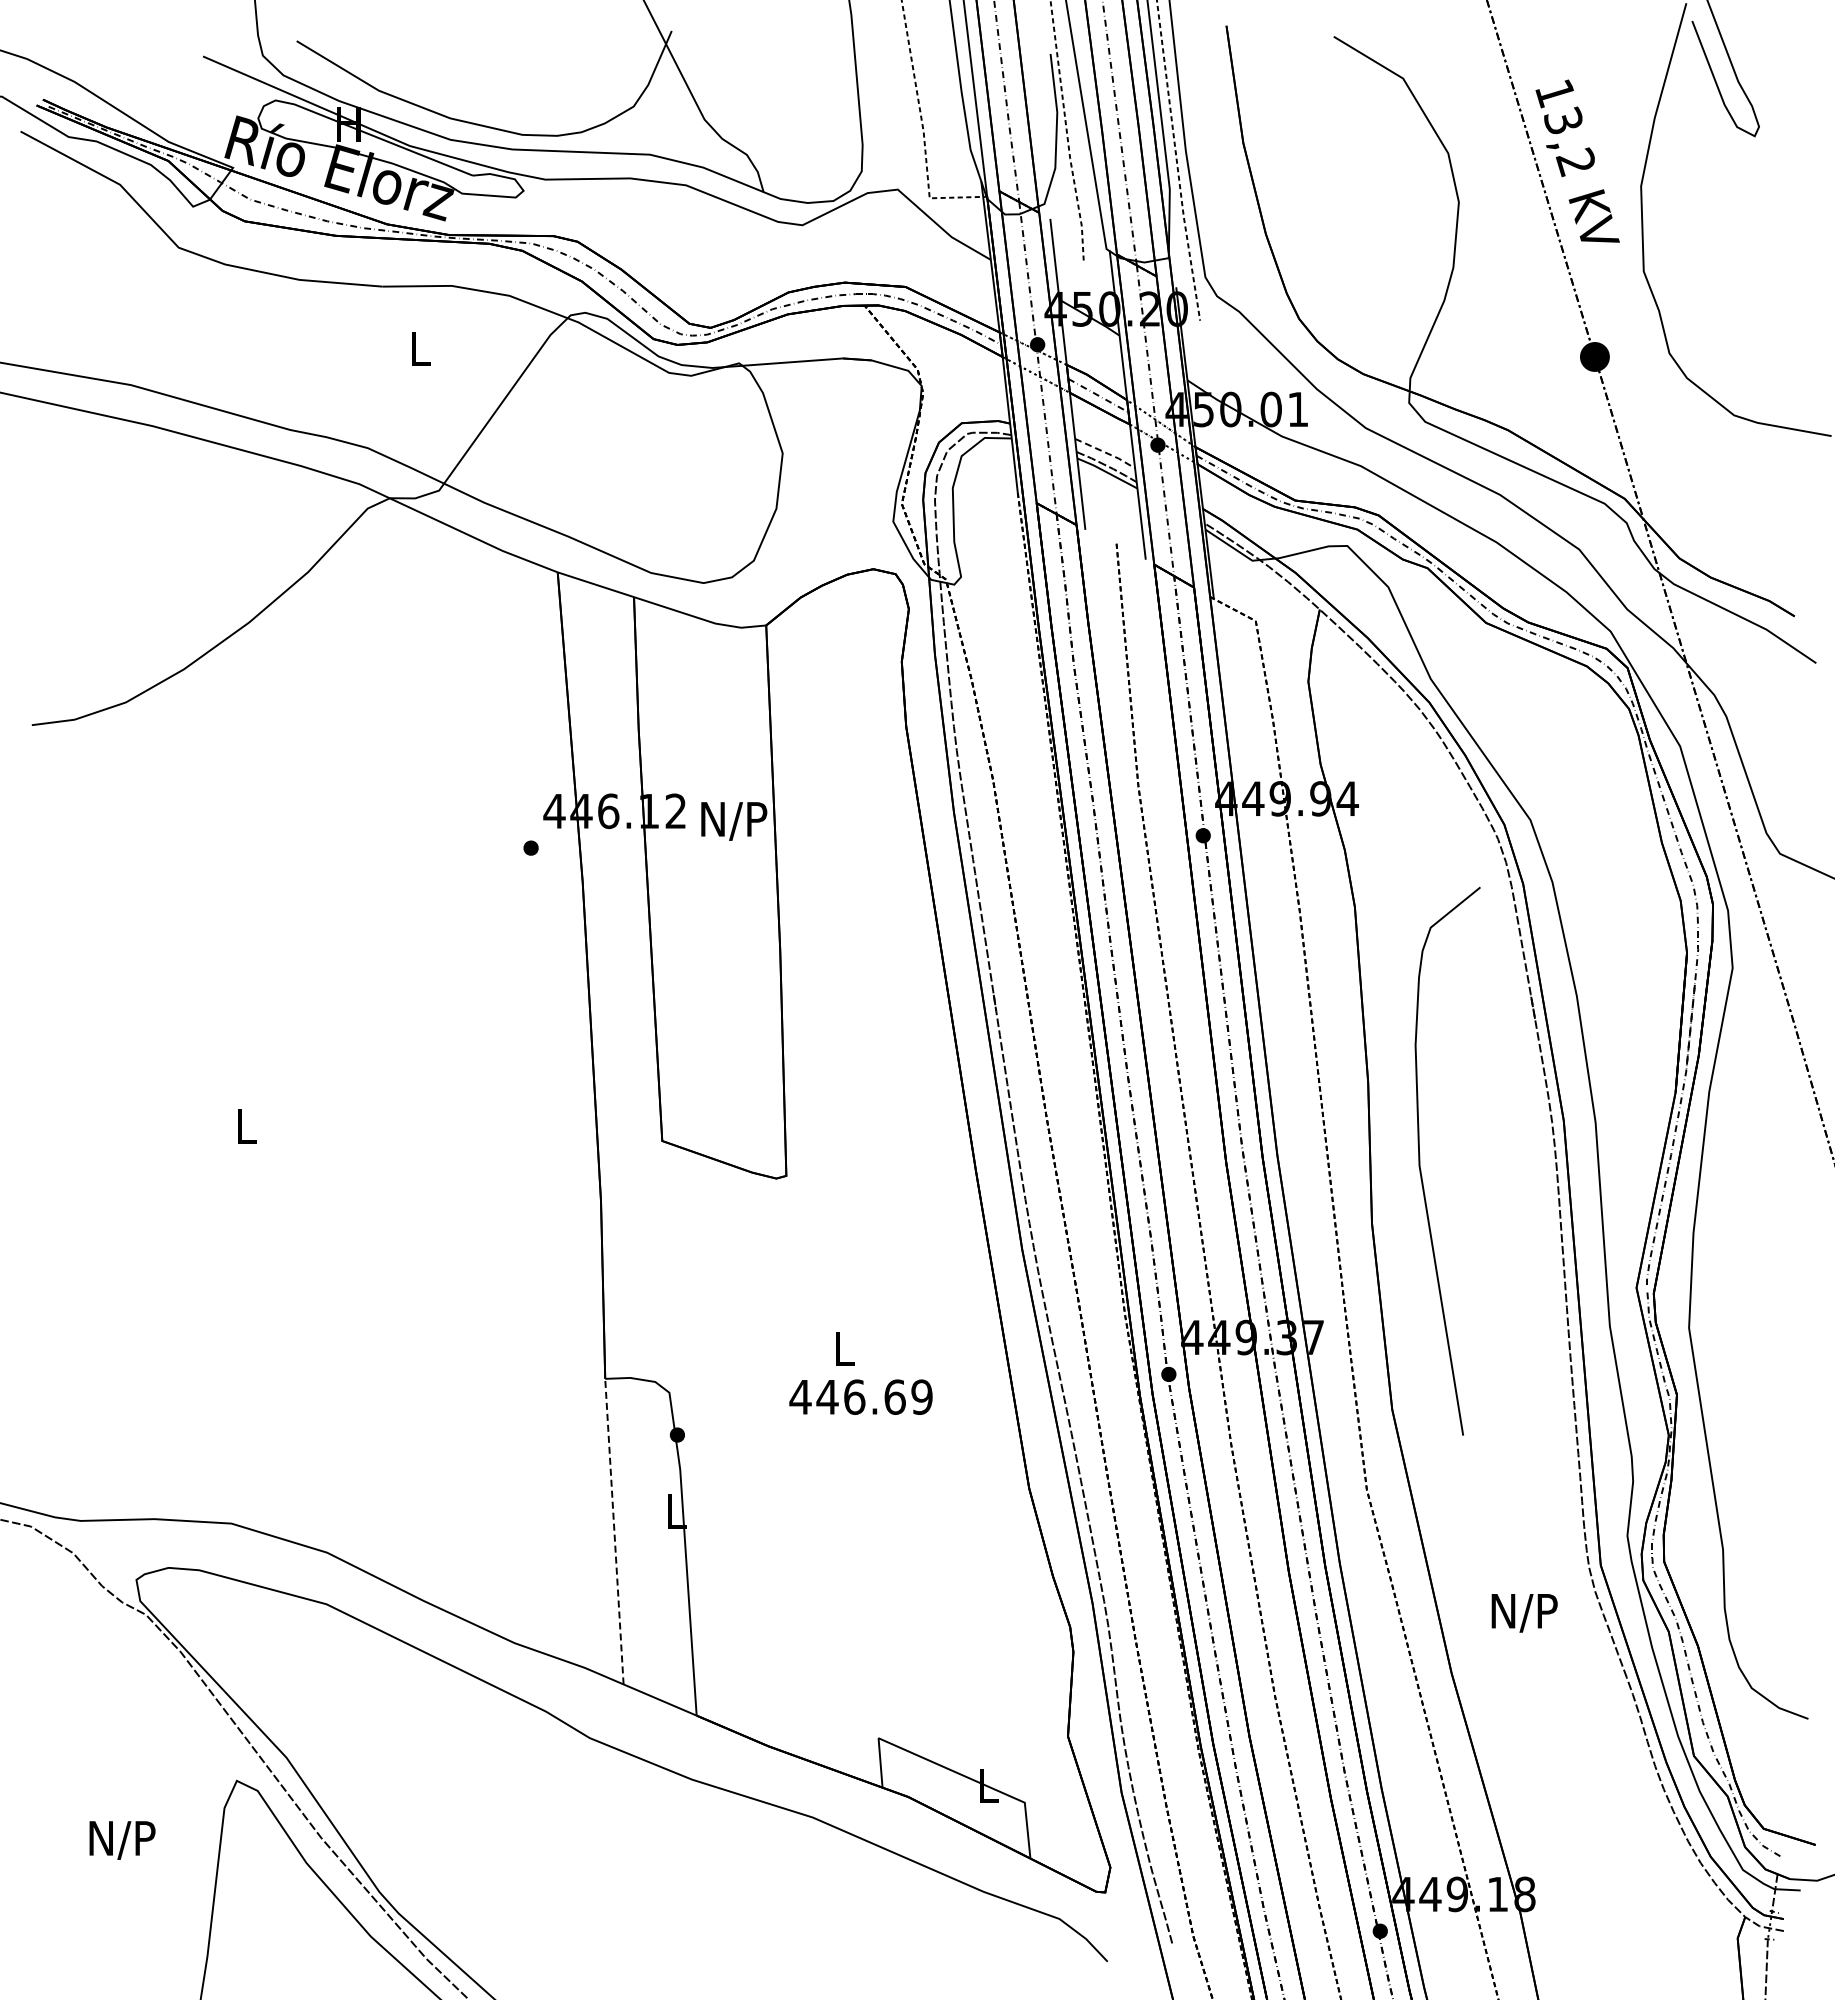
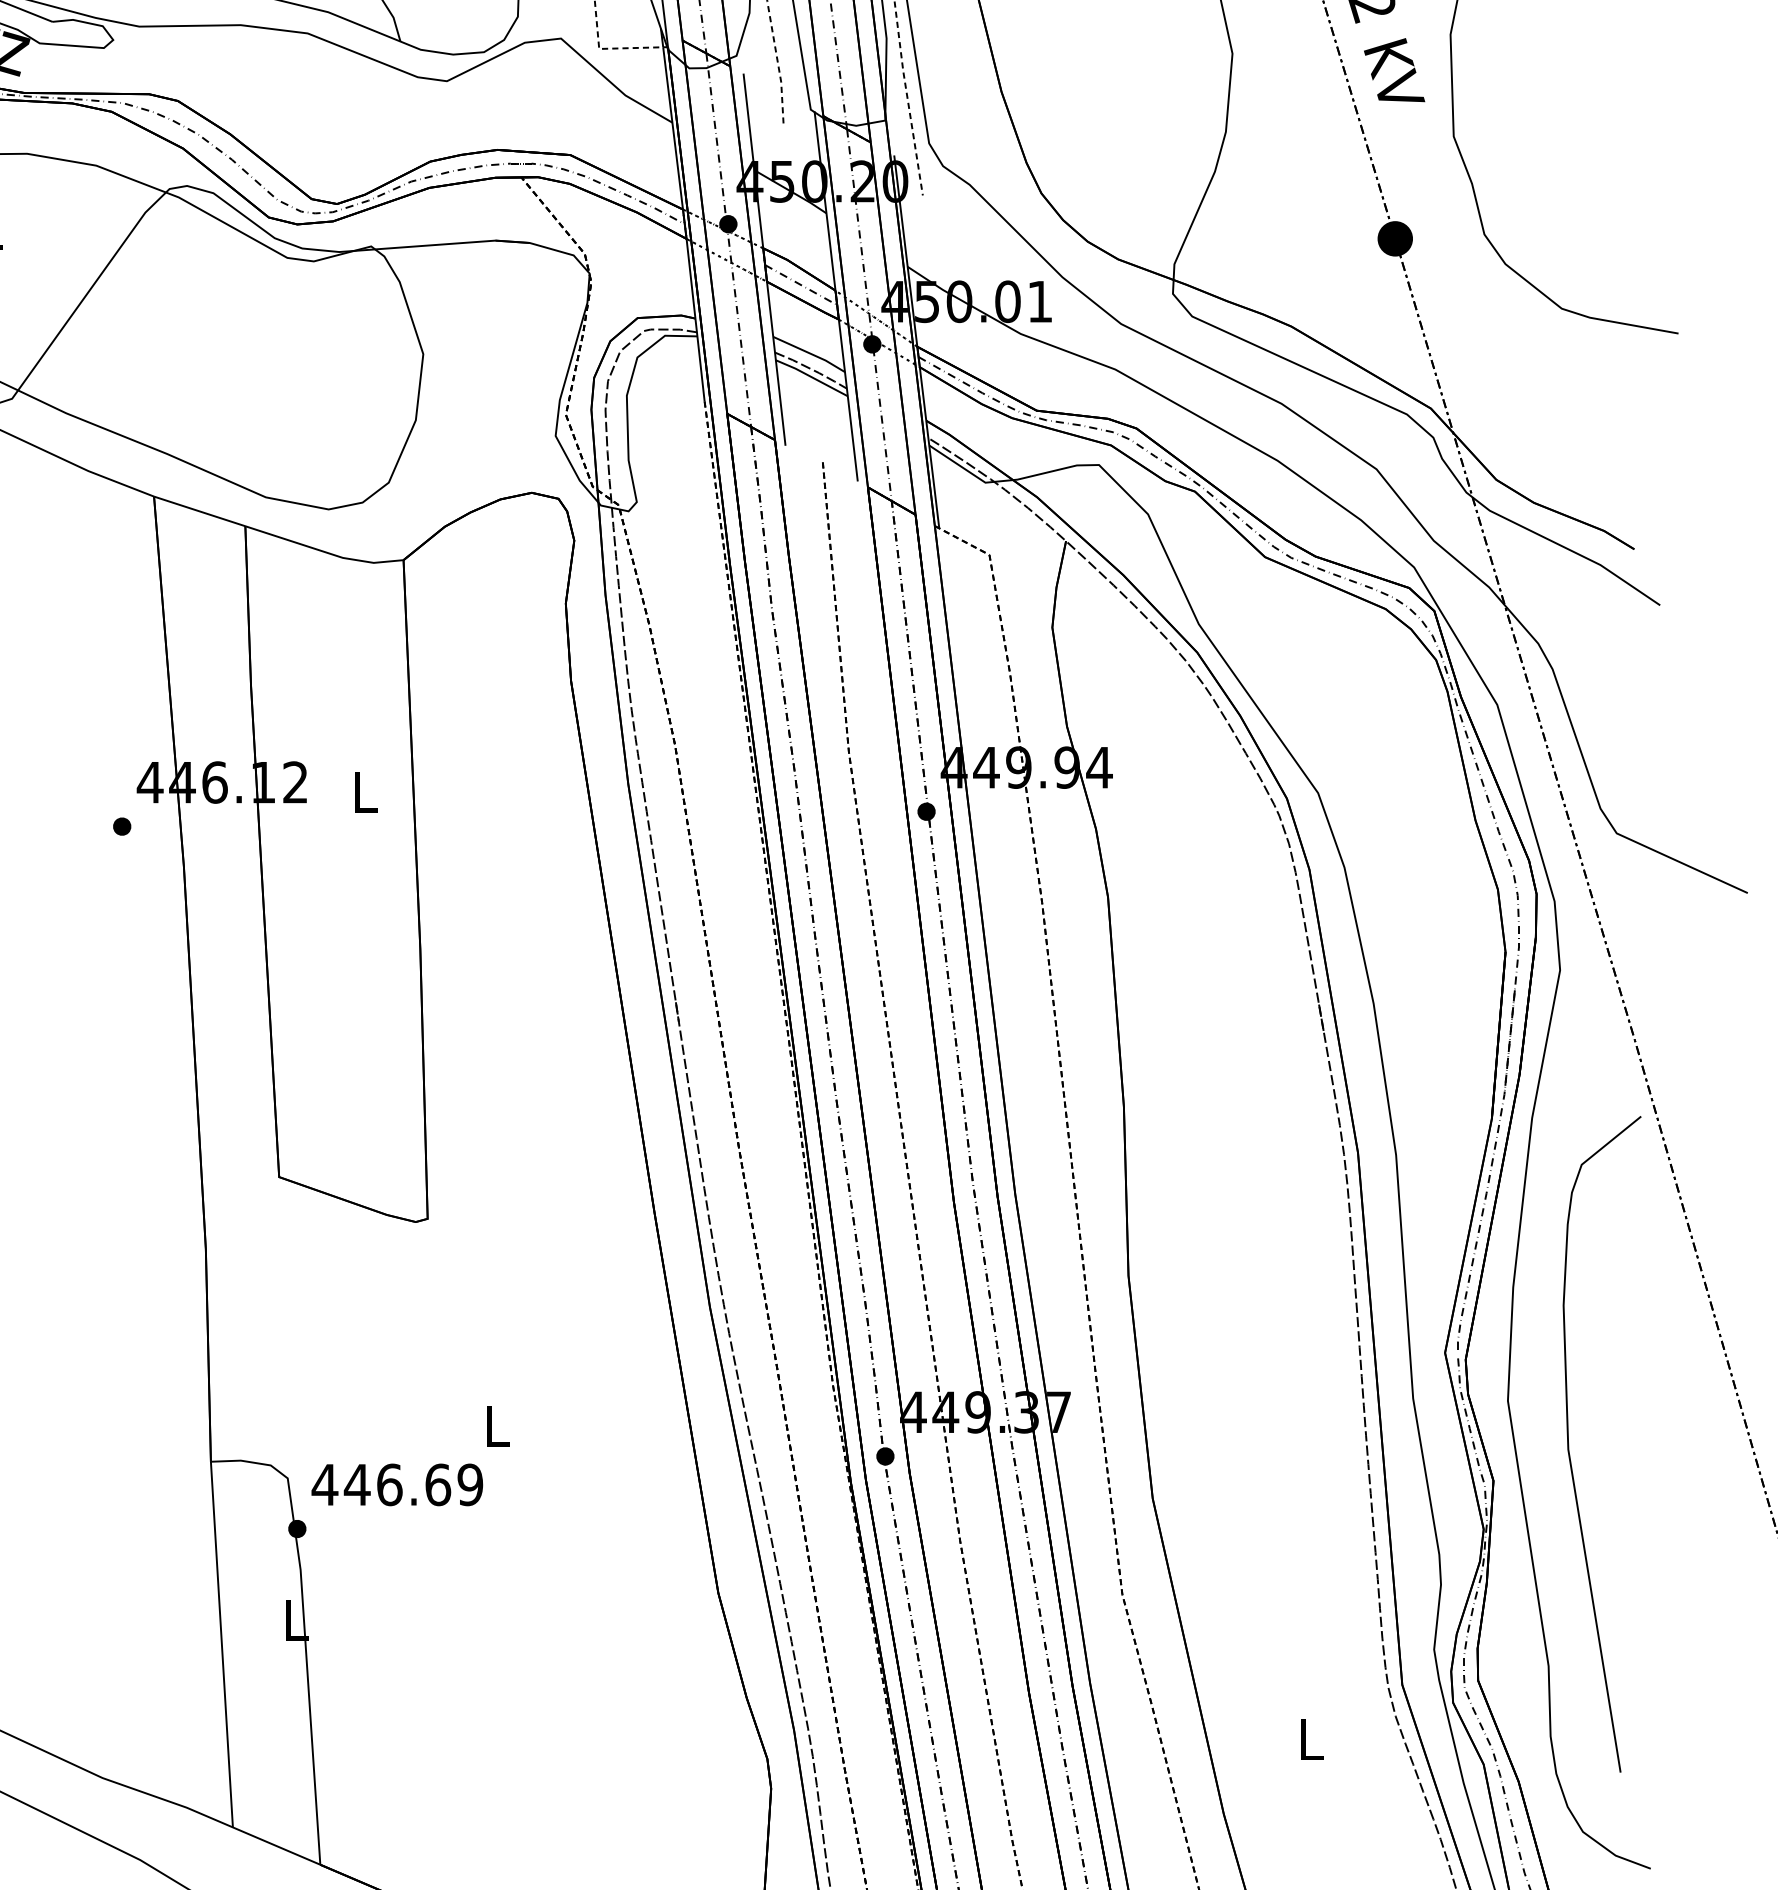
line: (1107, 453) -> (811, 354), dashed -> solid
text: (734, 821) -> (365, 794), N/P -> L
curve: (1420, 1160) -> (1569, 1443), moved
text: (860, 1396) -> (396, 1484), moved
line: (614, 1531) -> (222, 1644), dashed -> solid
text: (1524, 1613) -> (1311, 1742), N/P -> L

